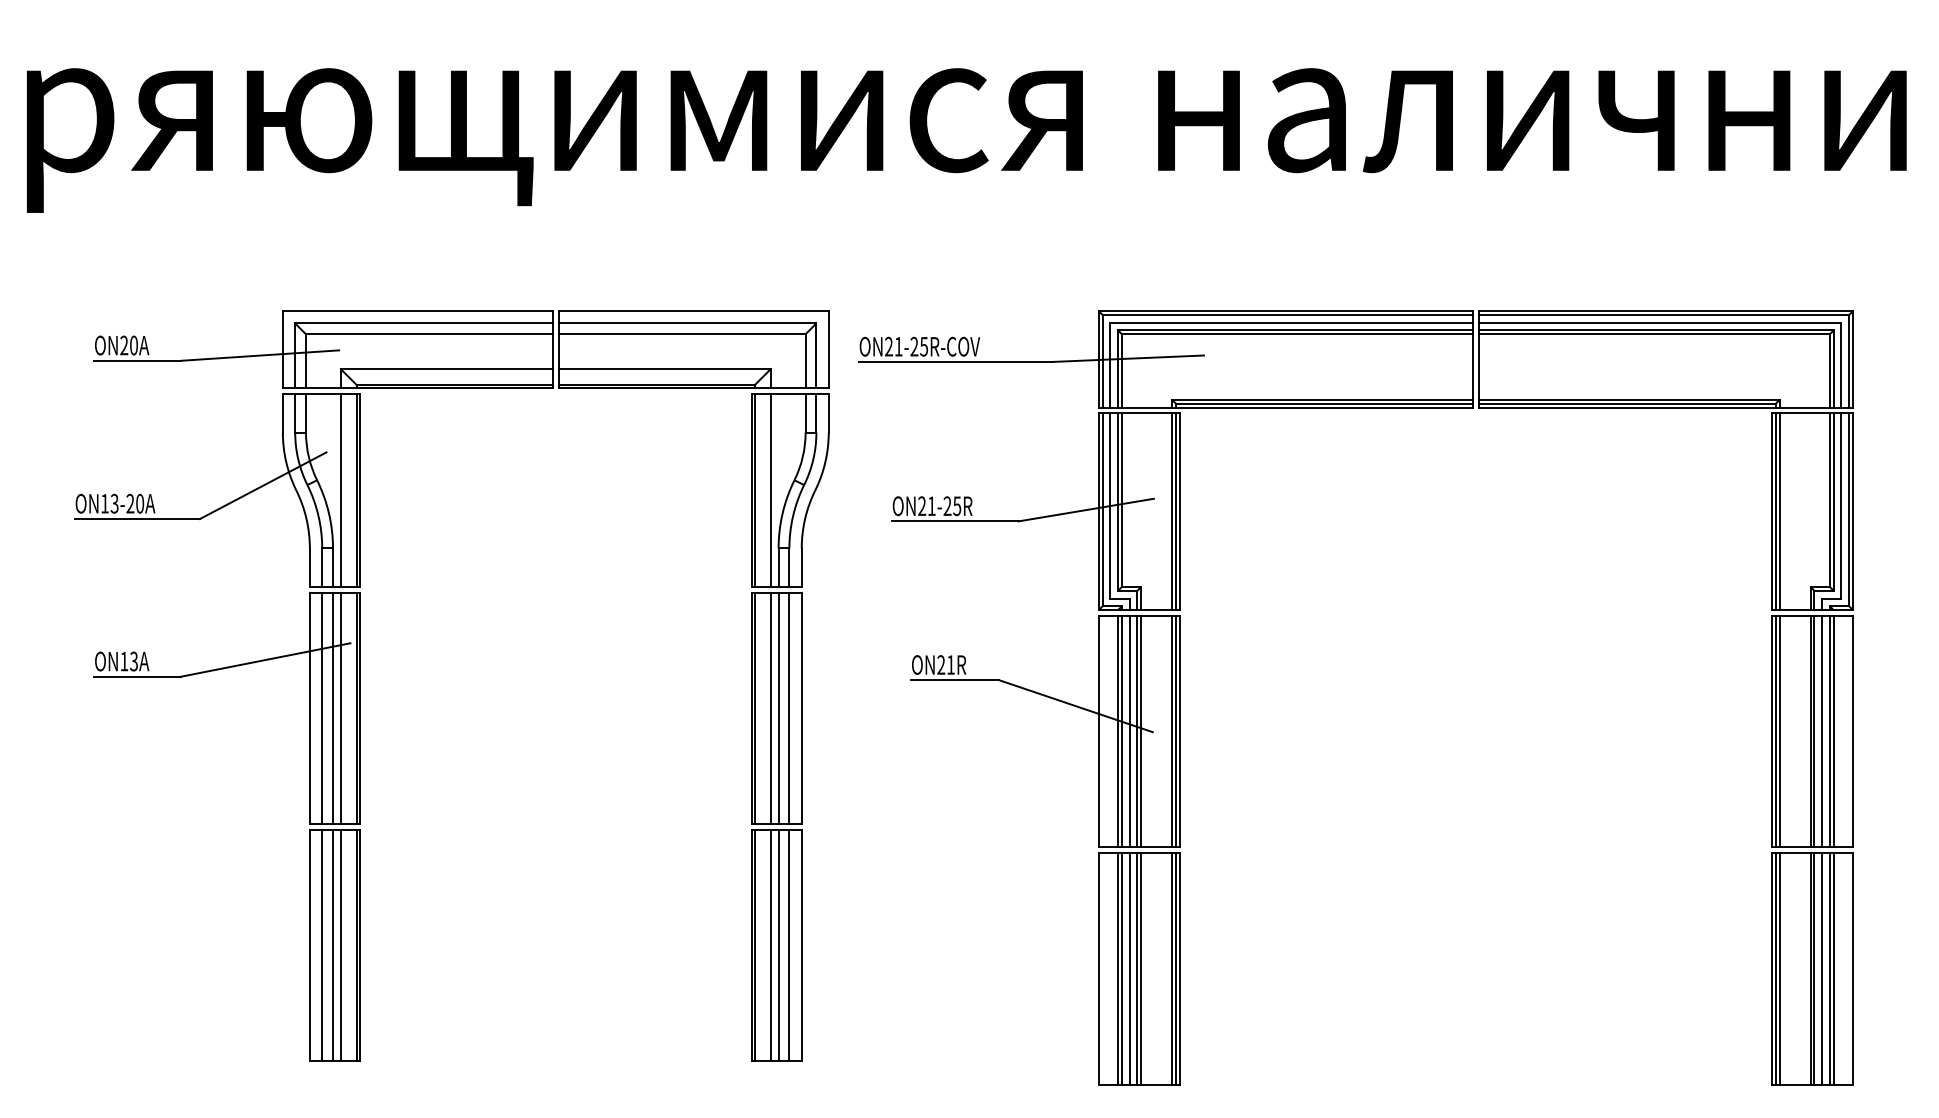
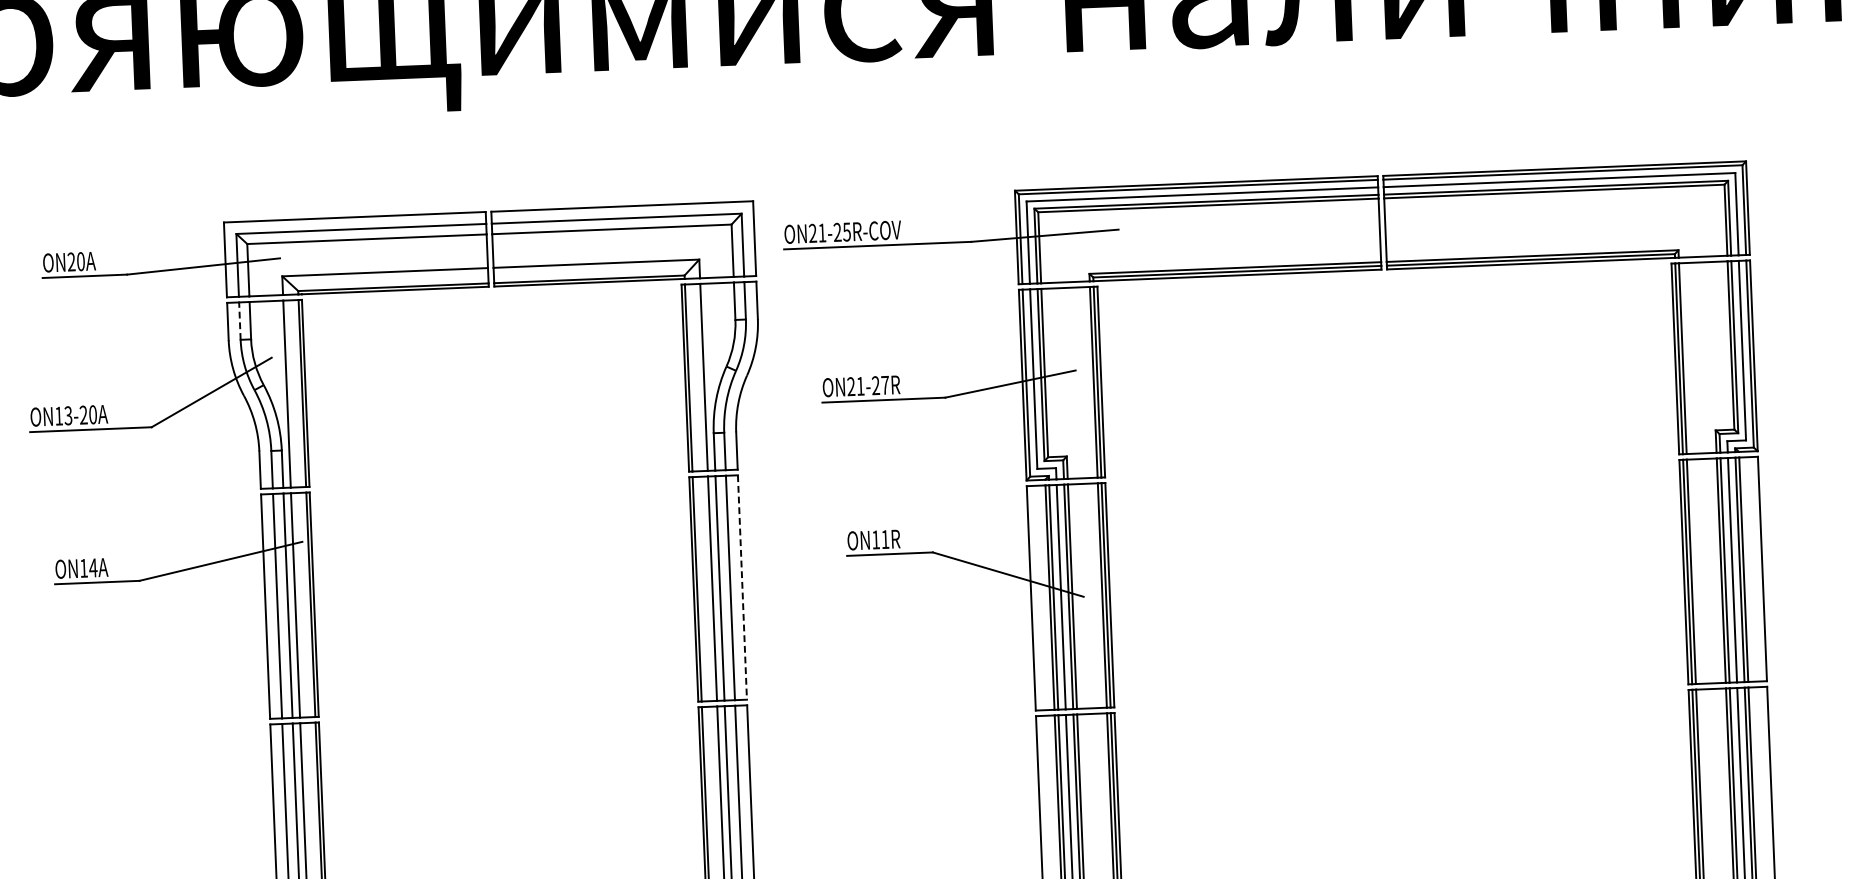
line: (295, 412) -> (240, 320), solid -> dashed
text: (957, 506) -> (885, 385), ON21-25R -> ON21-27R
text: (133, 661) -> (92, 567), ON13A -> ON14A
text: (941, 664) -> (876, 539), ON21R -> ON11R
line: (801, 708) -> (742, 587), solid -> dashed

